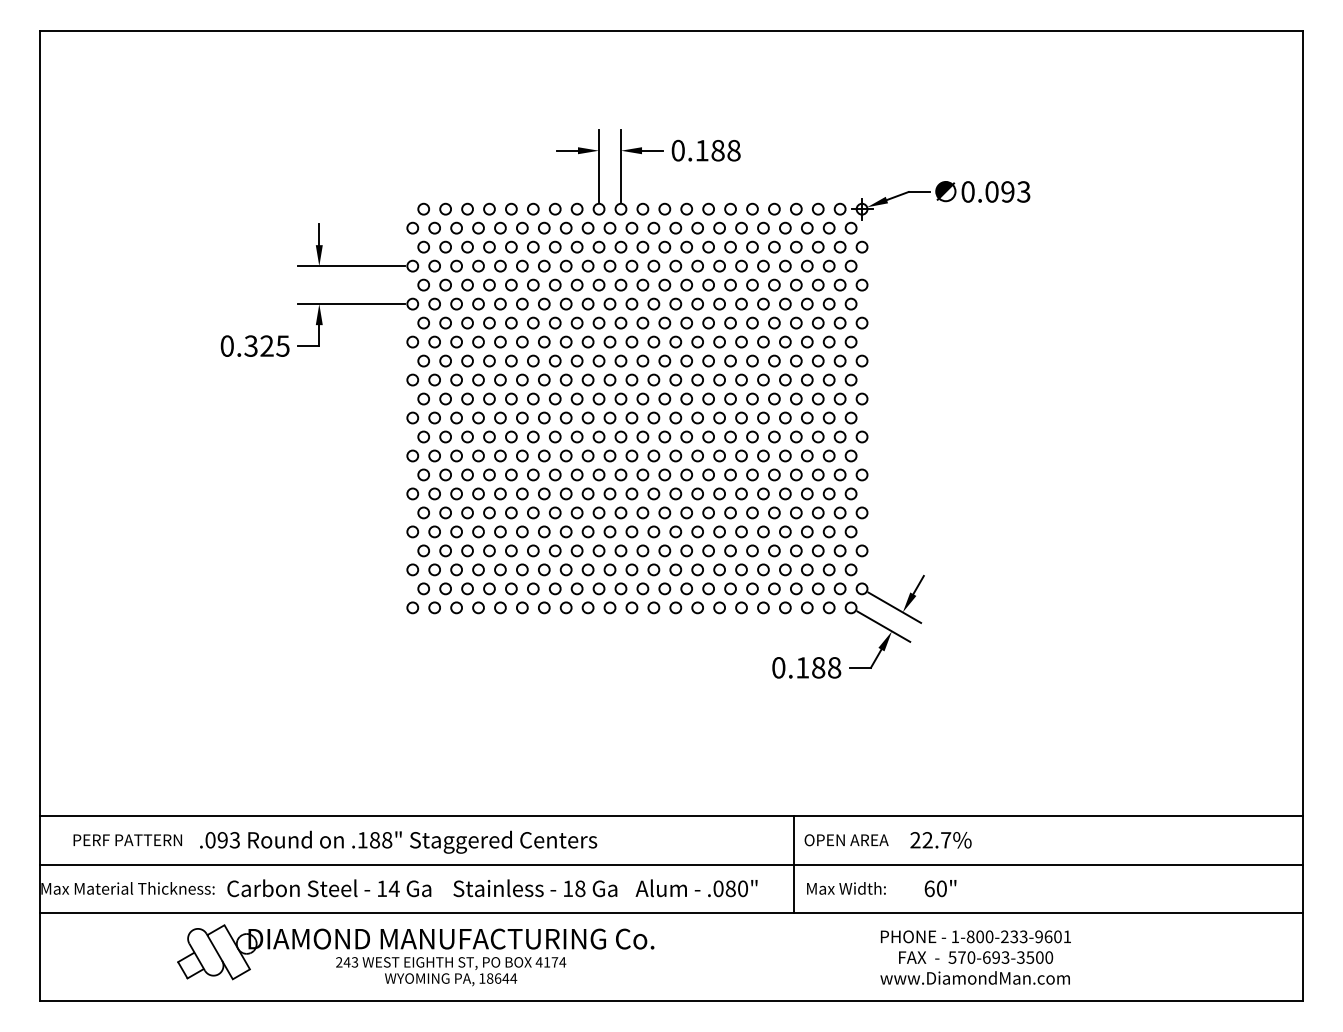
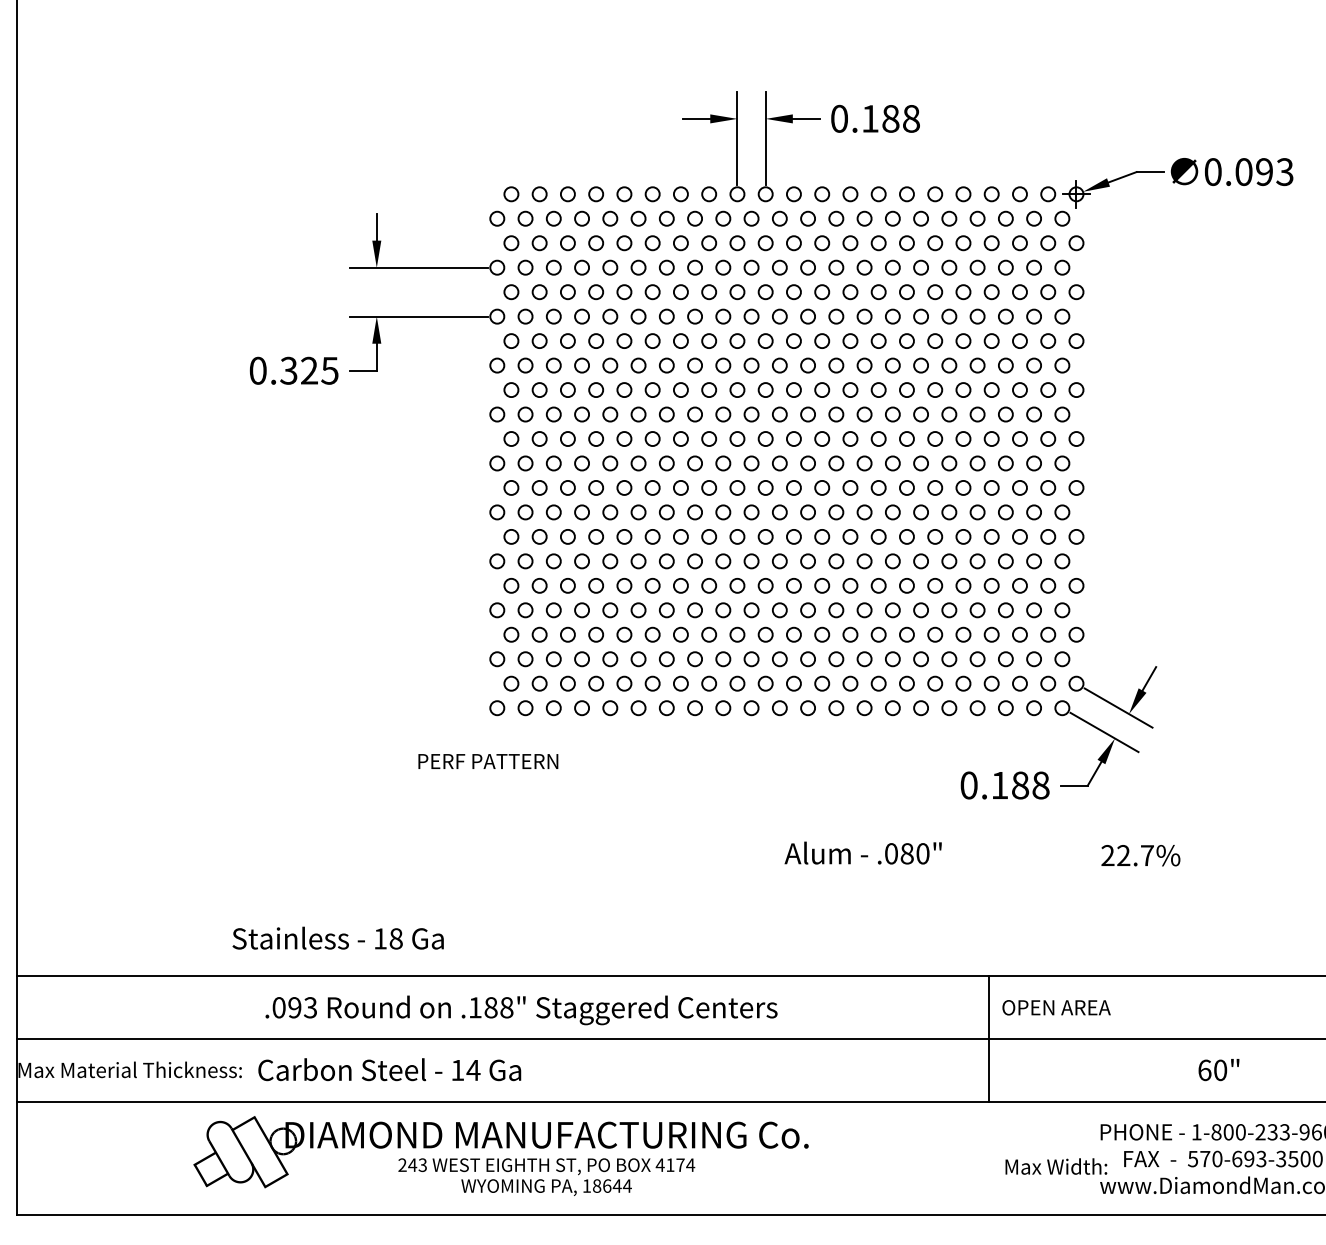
text: (127, 839) -> (487, 760), moved
text: (940, 840) -> (1140, 855), moved
text: (398, 841) -> (521, 1009), moved
text: (535, 888) -> (338, 938), moved
text: (696, 888) -> (863, 853), moved
text: (846, 888) -> (1056, 1166), moved
text: (940, 888) -> (1218, 1069), moved

